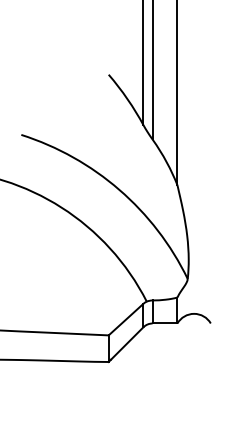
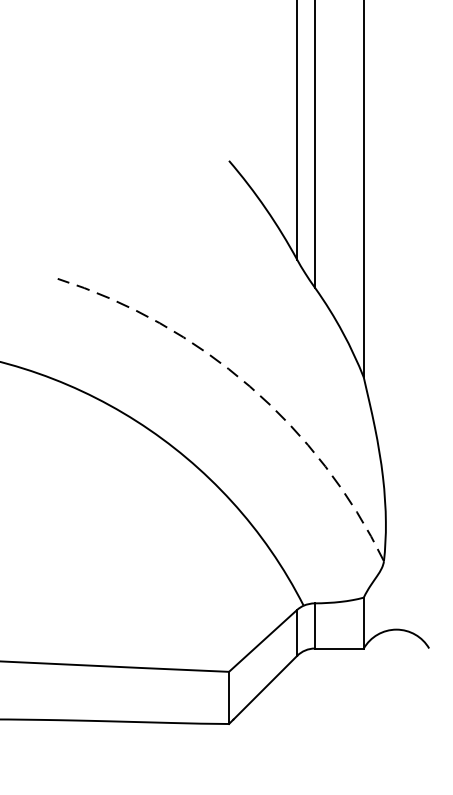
arc: (119, 189) -> (250, 385), solid -> dashed

